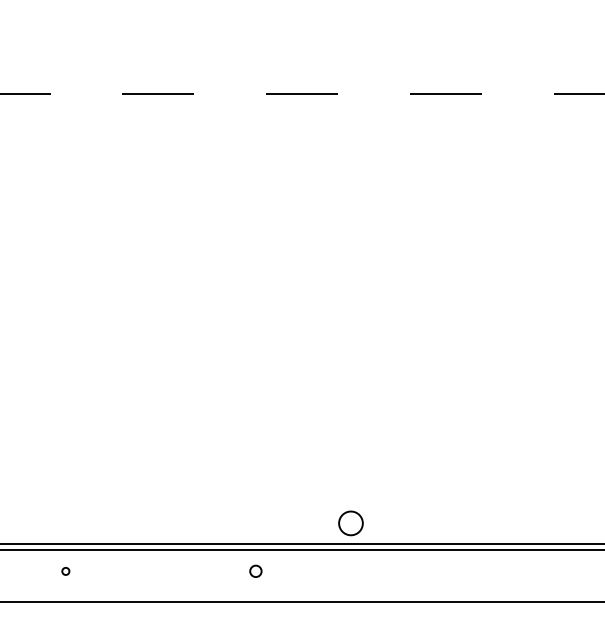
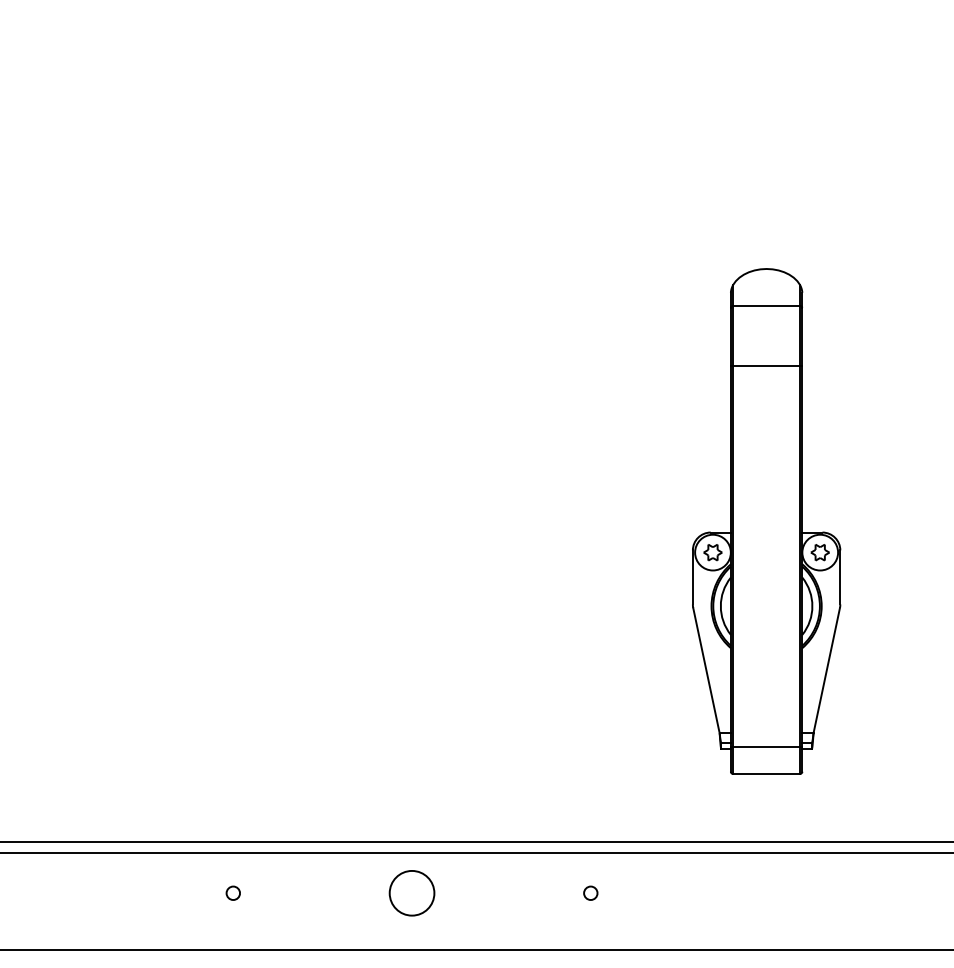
part: (539, 373) -> (766, 521), added
circle: (350, 523) -> (411, 893), moved
circle: (255, 571) -> (232, 893), size x0.62
circle: (445, 571) -> (589, 893), added

